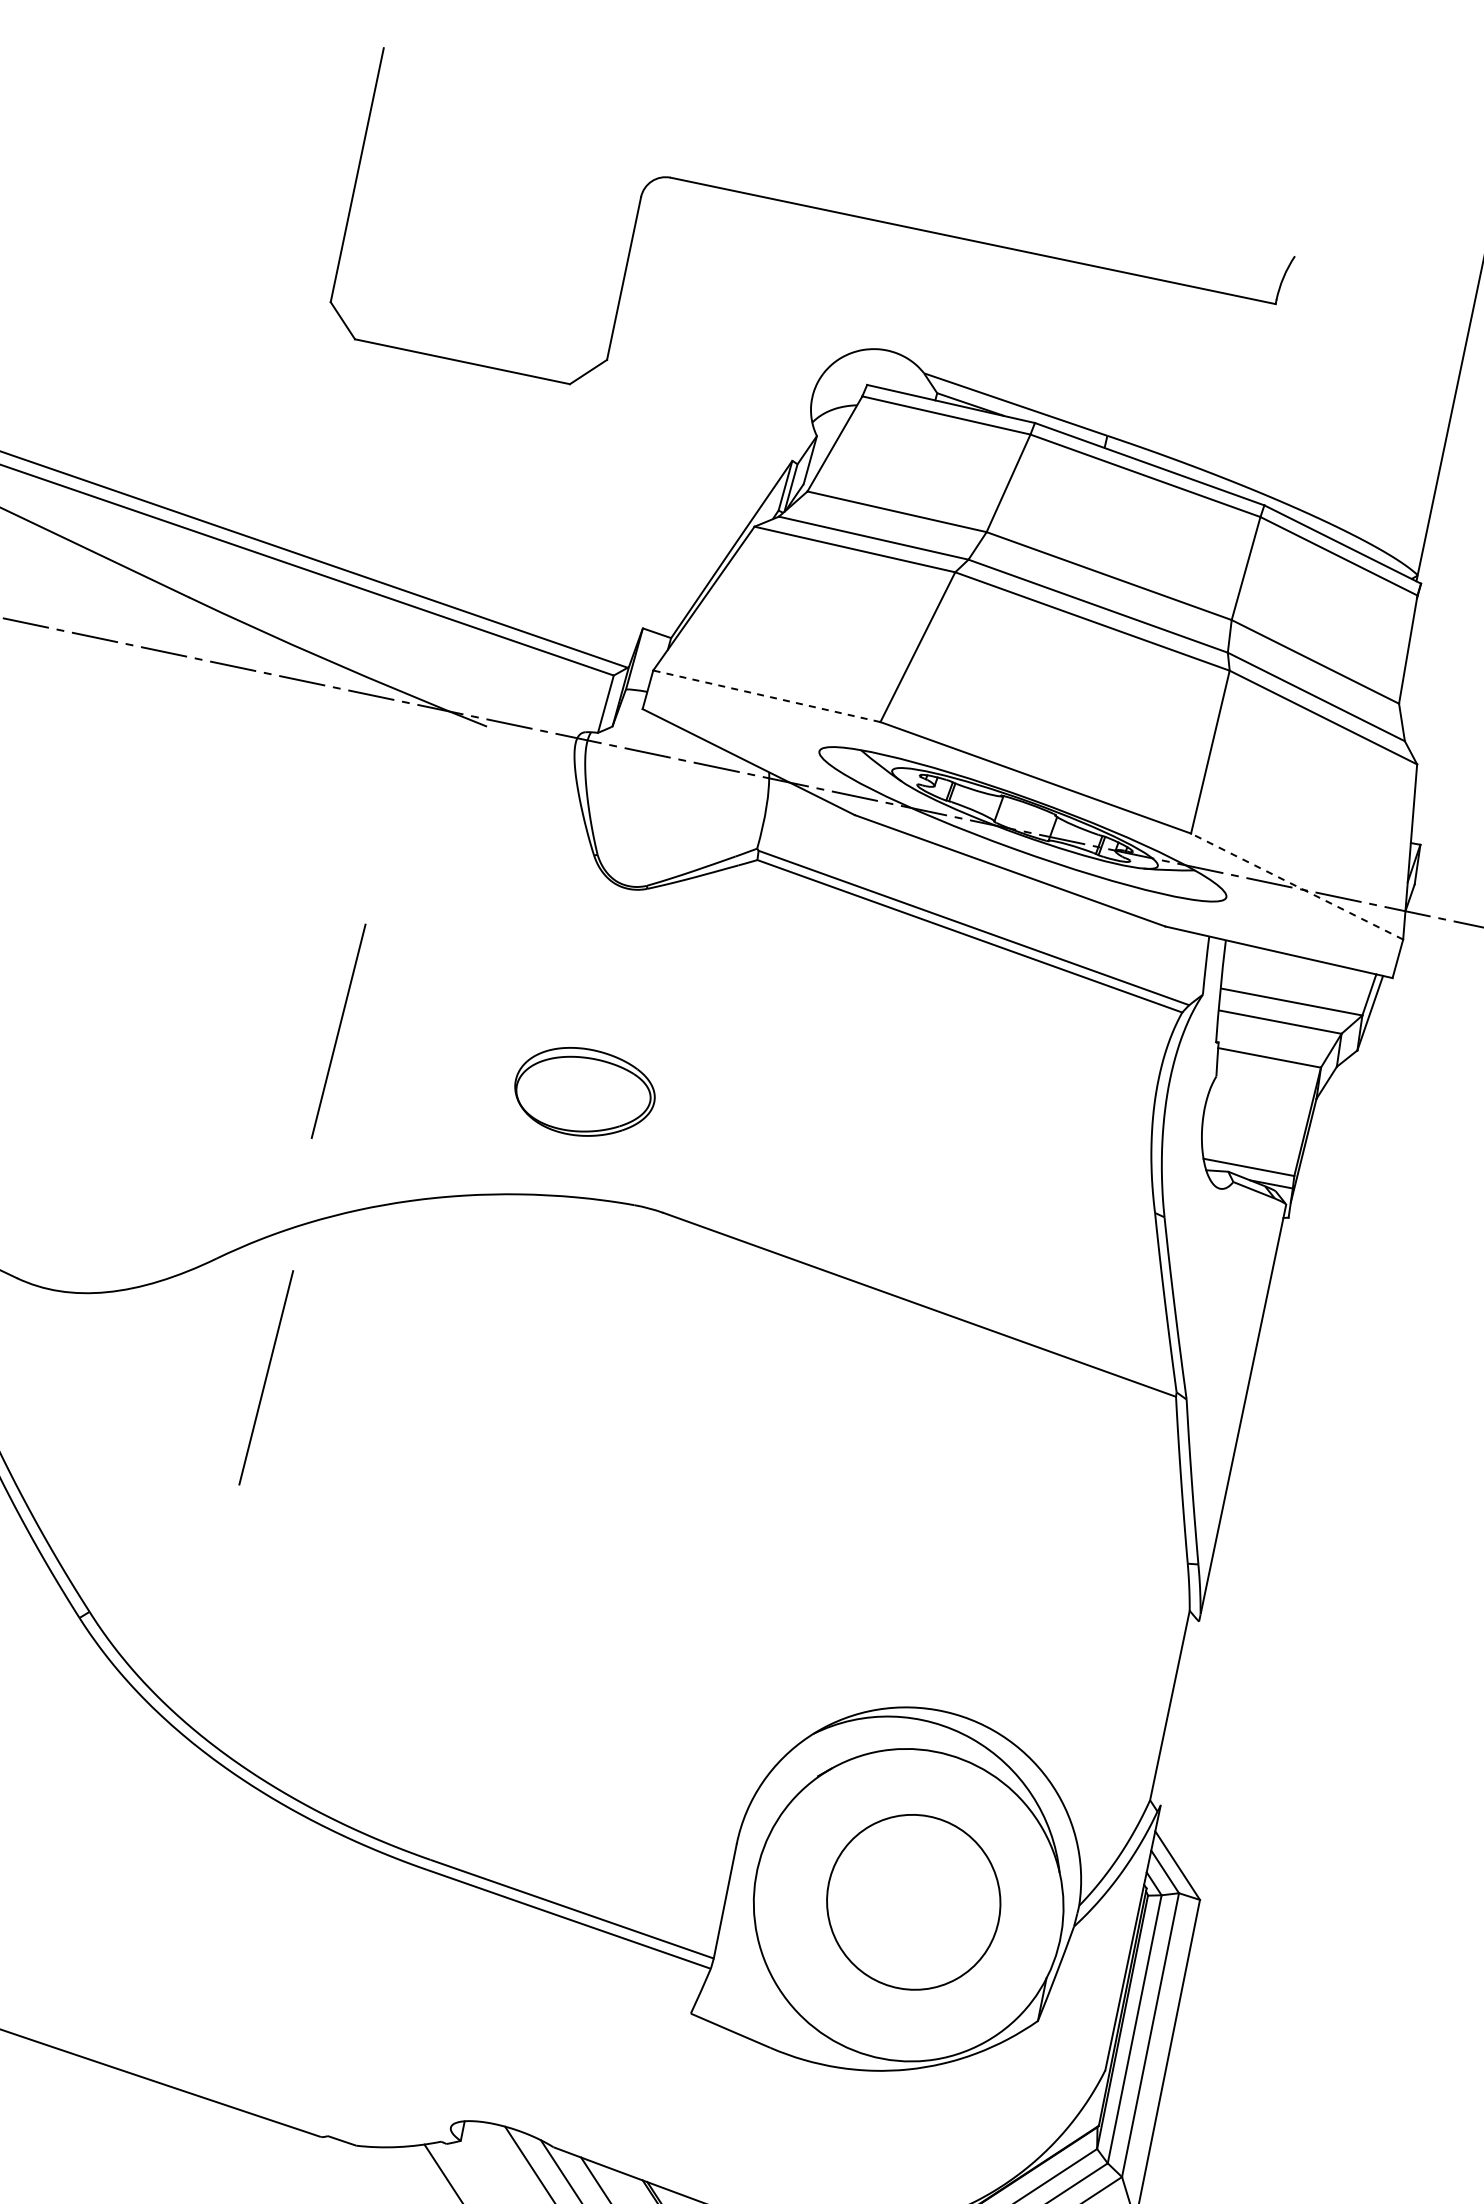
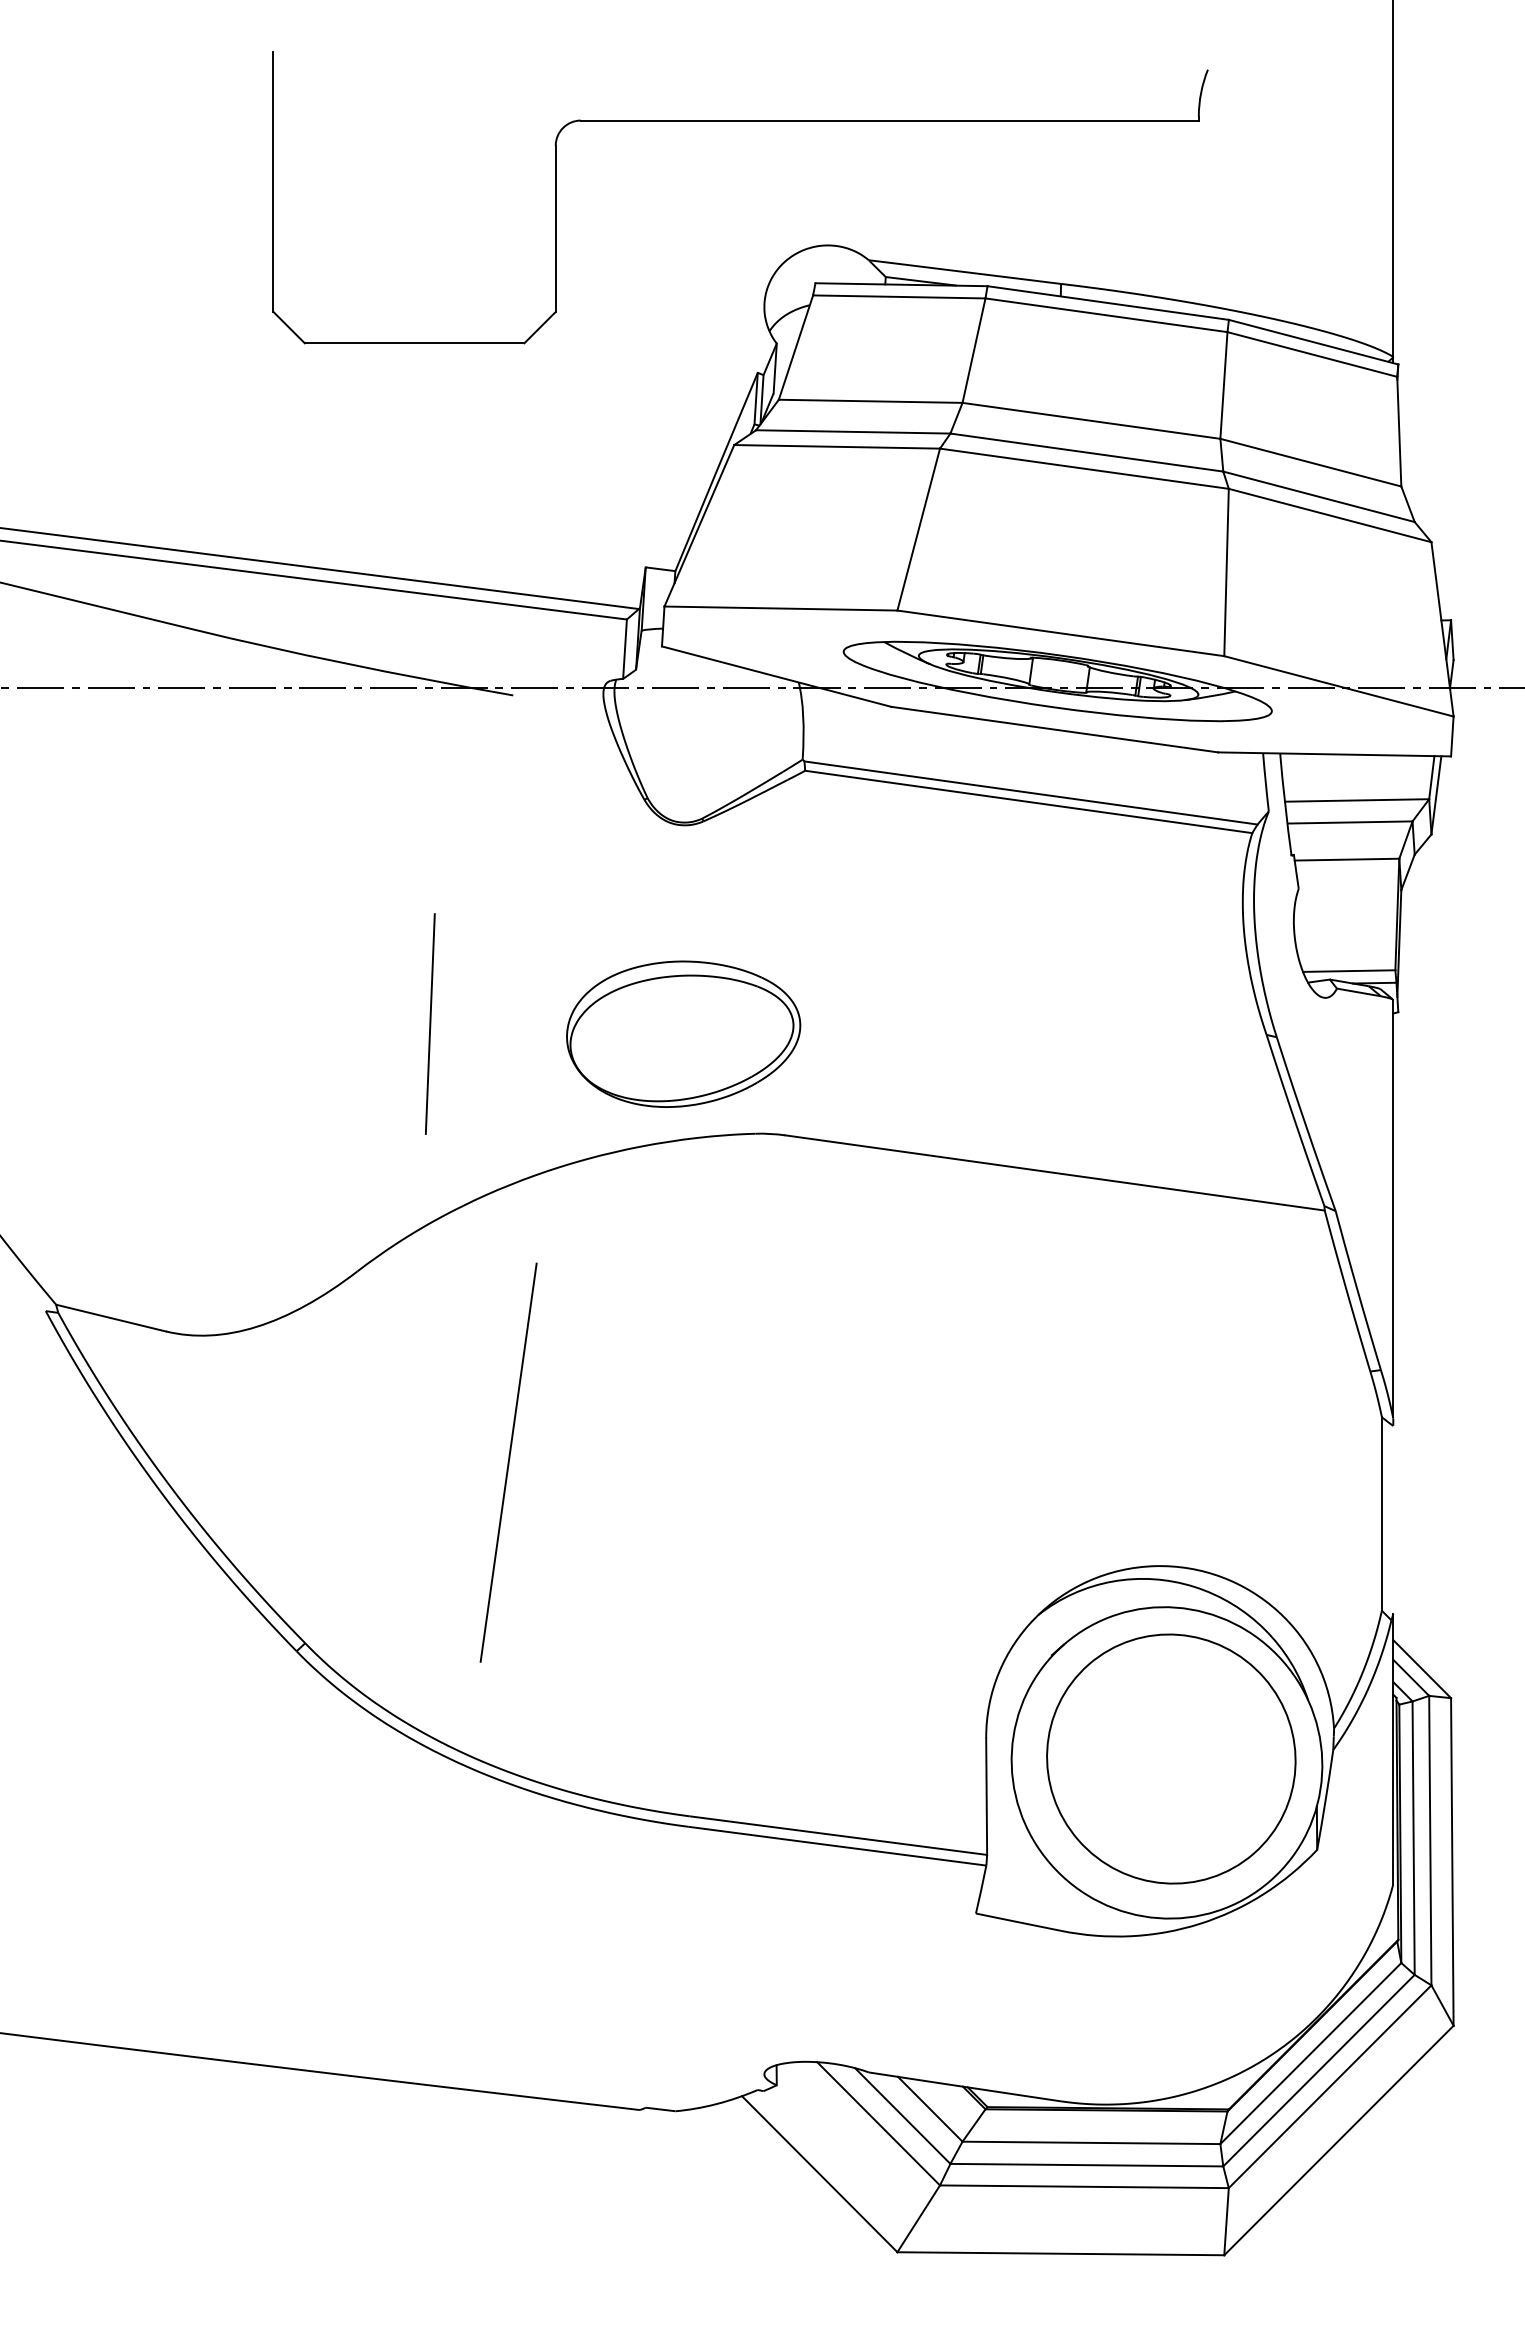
line: (766, 696) -> (780, 608), dashed -> solid
line: (1296, 886) -> (1338, 686), dashed -> solid
part: (584, 1092) -> (683, 1033), size x1.67
line: (266, 1377) -> (430, 1377), removed
line: (325, 1476) -> (508, 1462), added
part: (913, 1901) -> (1171, 1758), size x1.43

